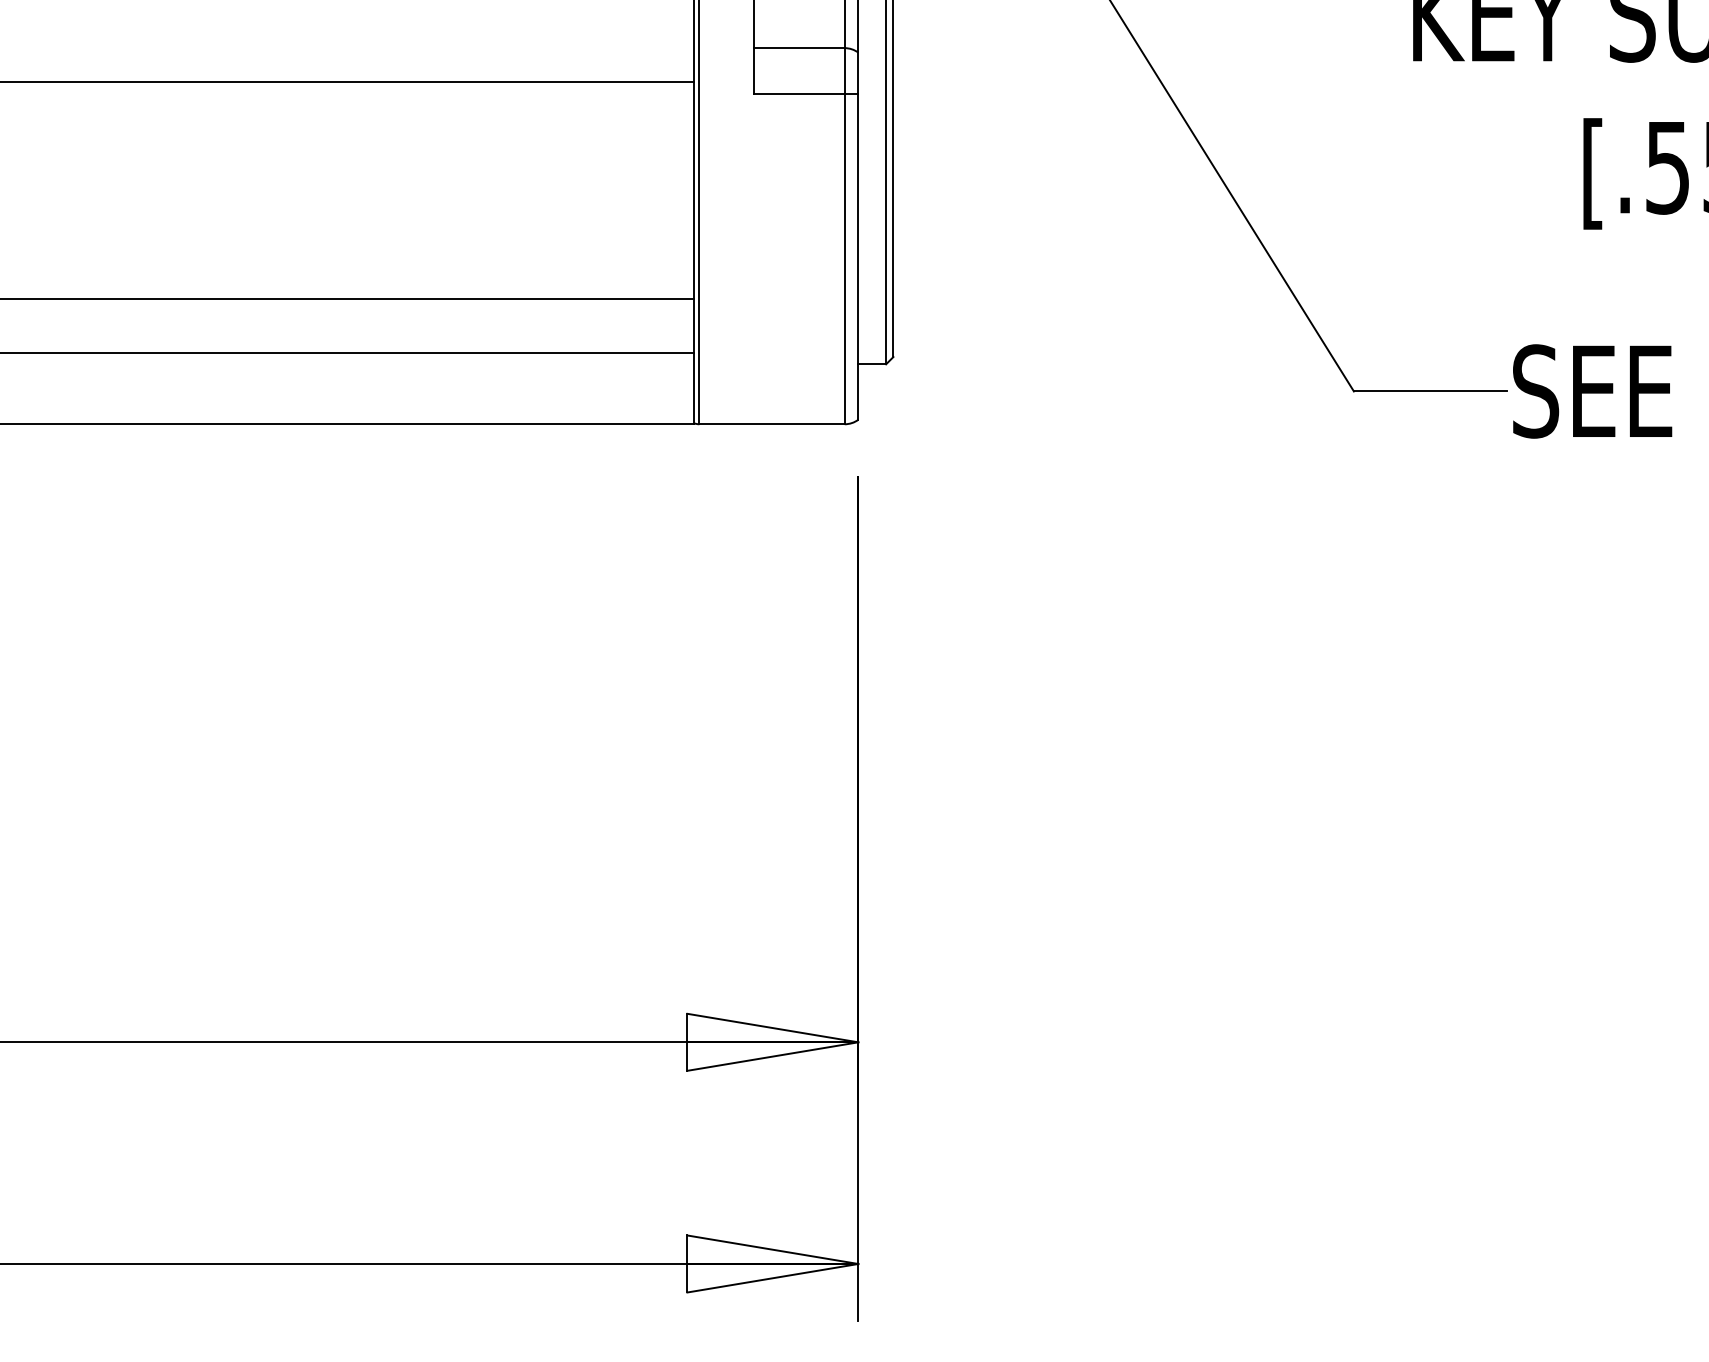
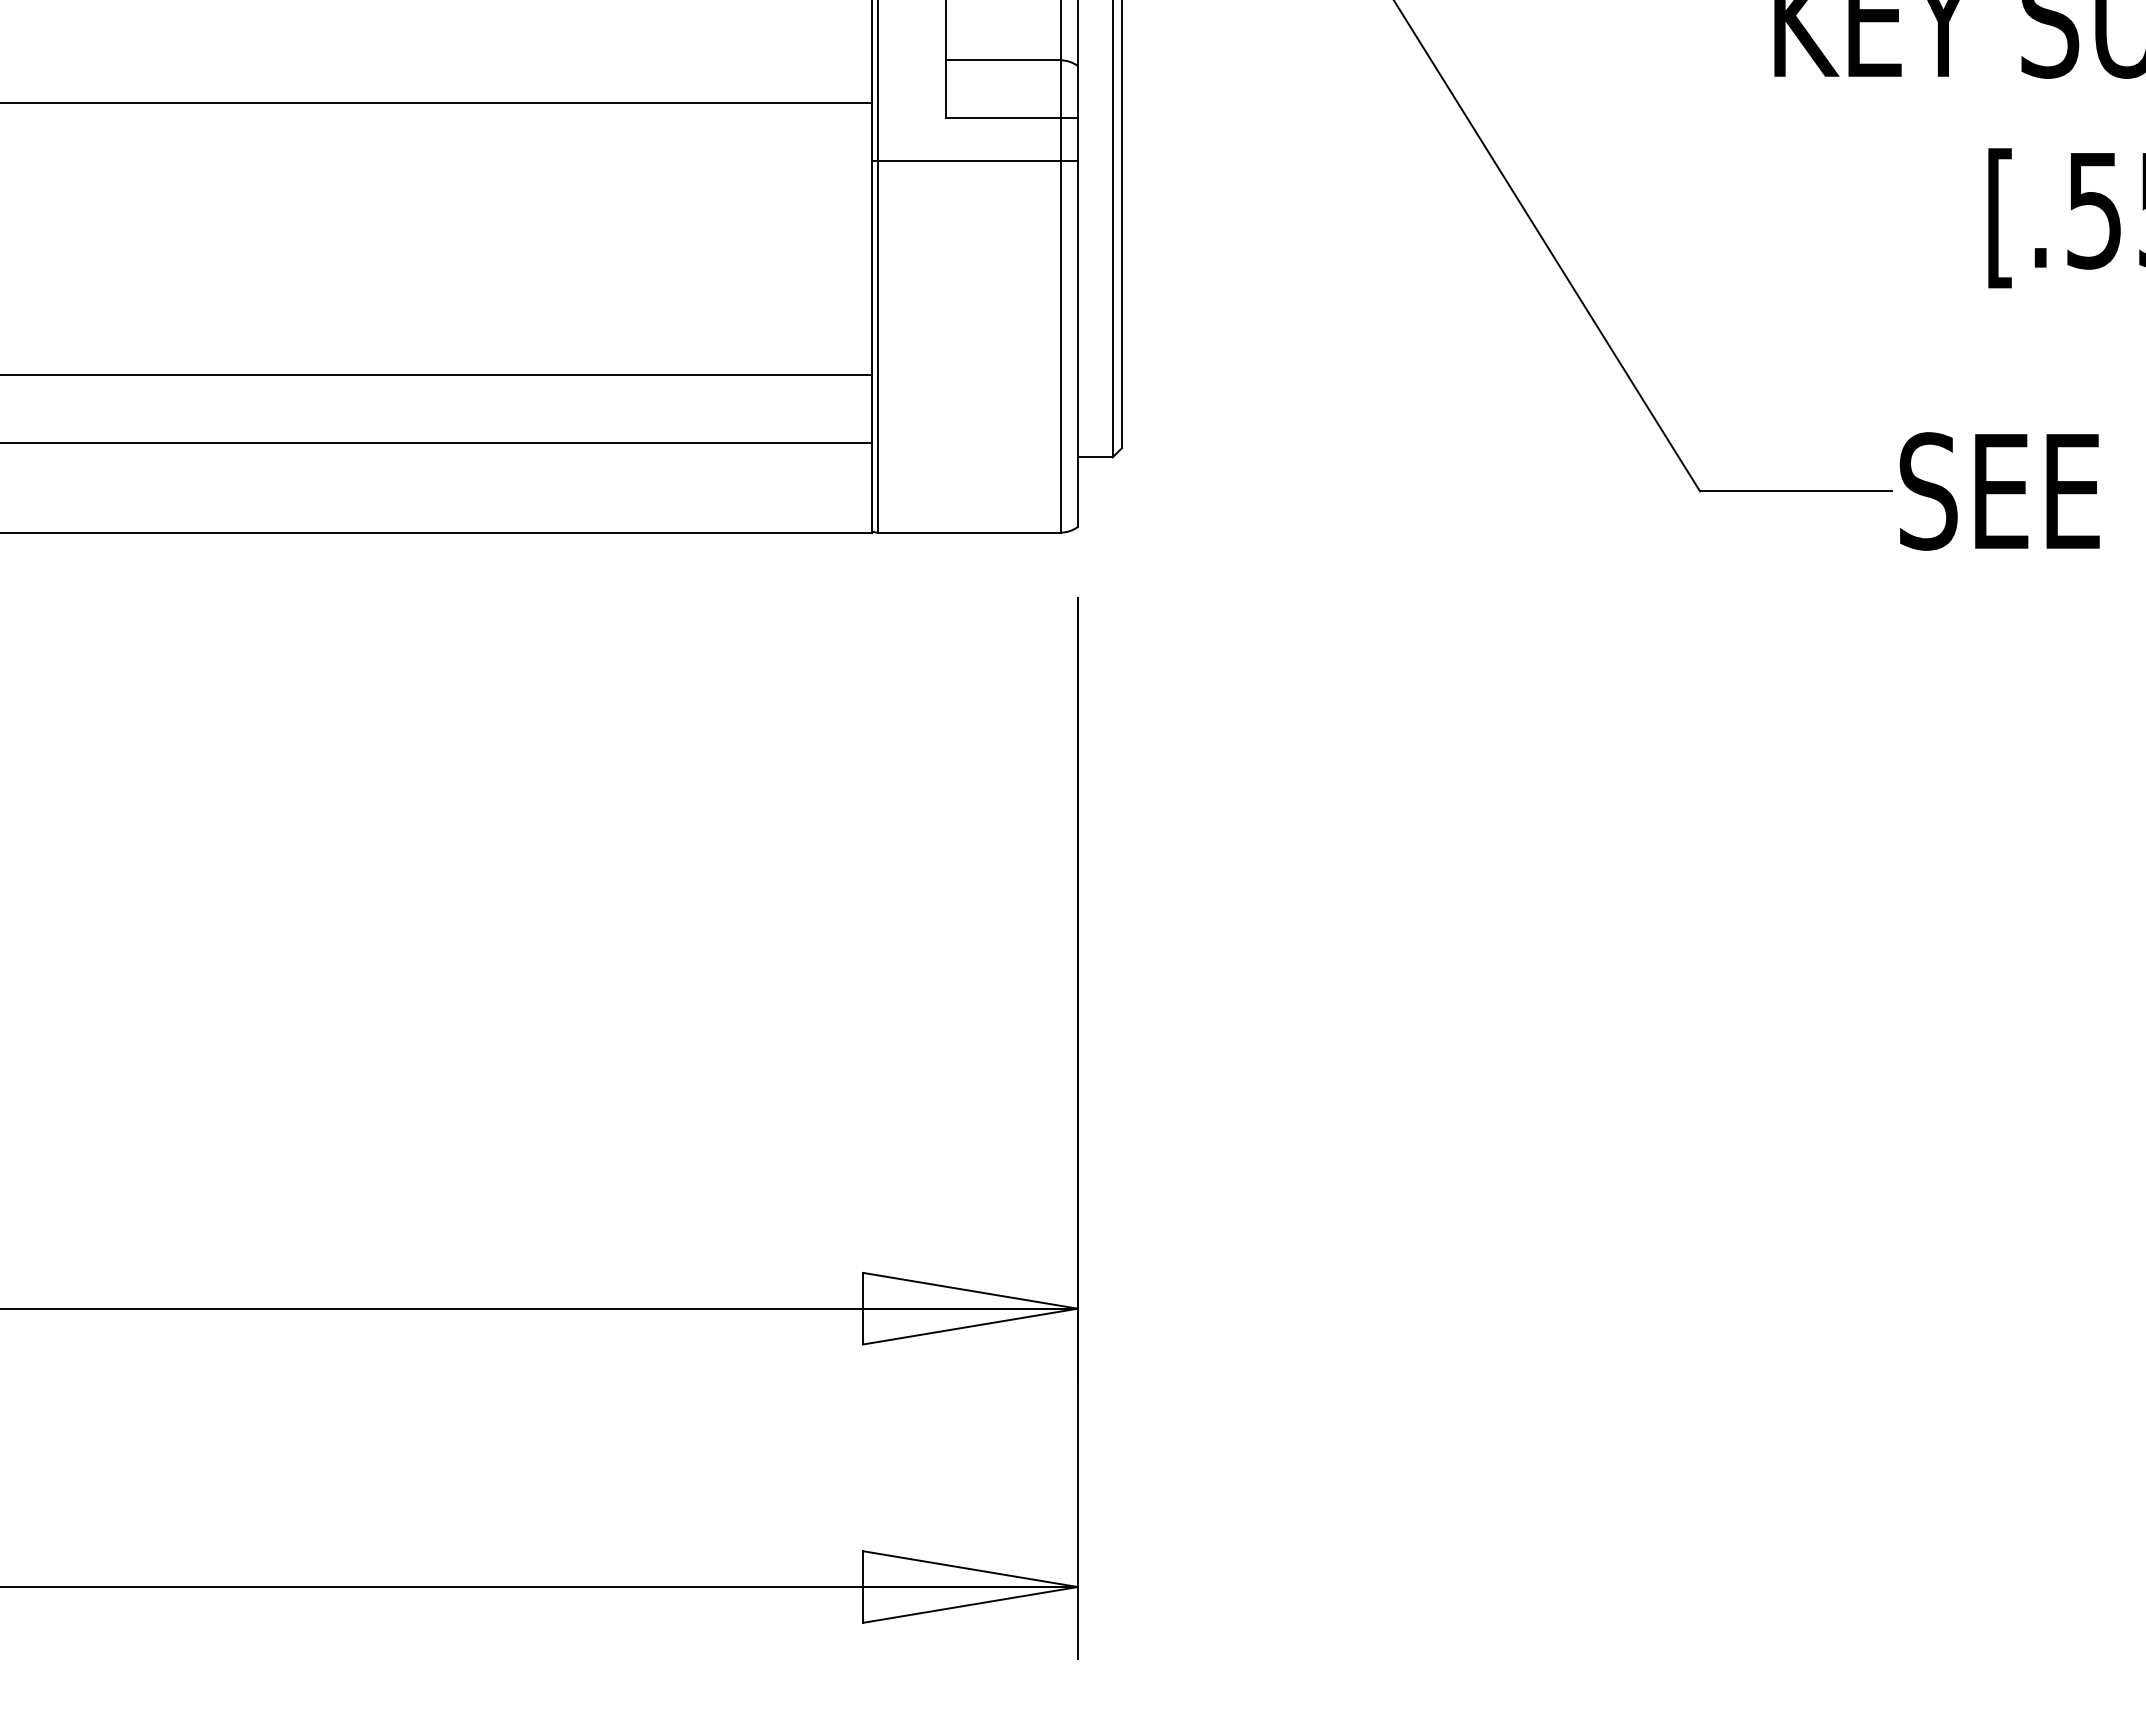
line: (776, 127) -> (974, 160), added

